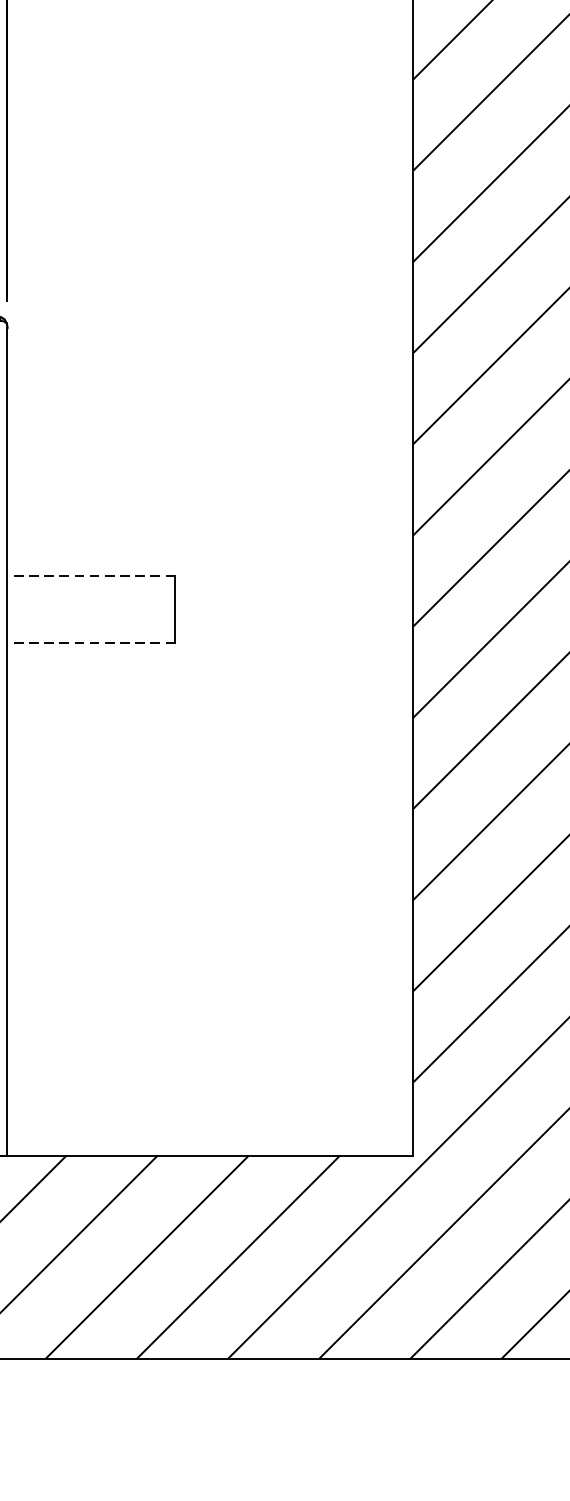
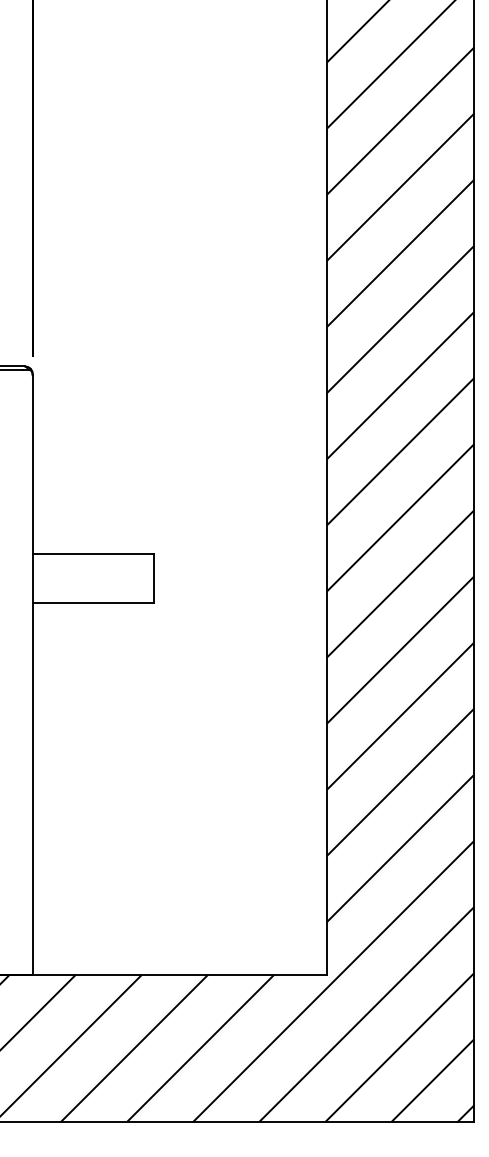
line: (91, 575) -> (93, 554), dashed -> solid
line: (91, 643) -> (93, 603), dashed -> solid

